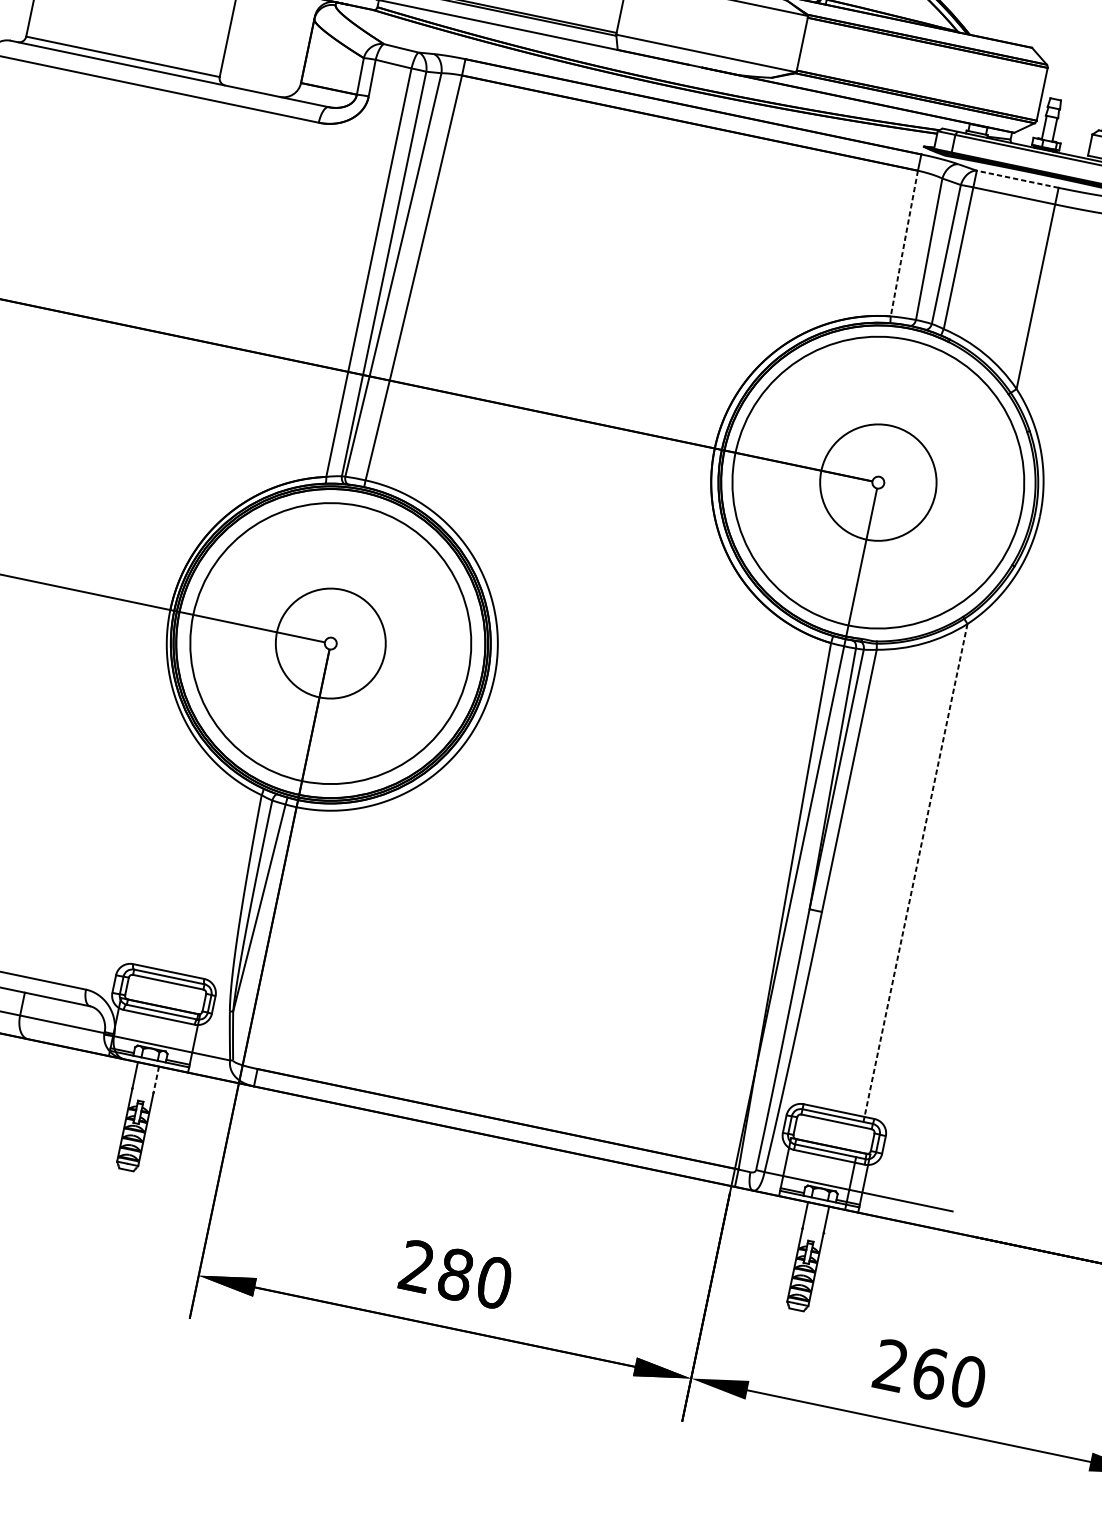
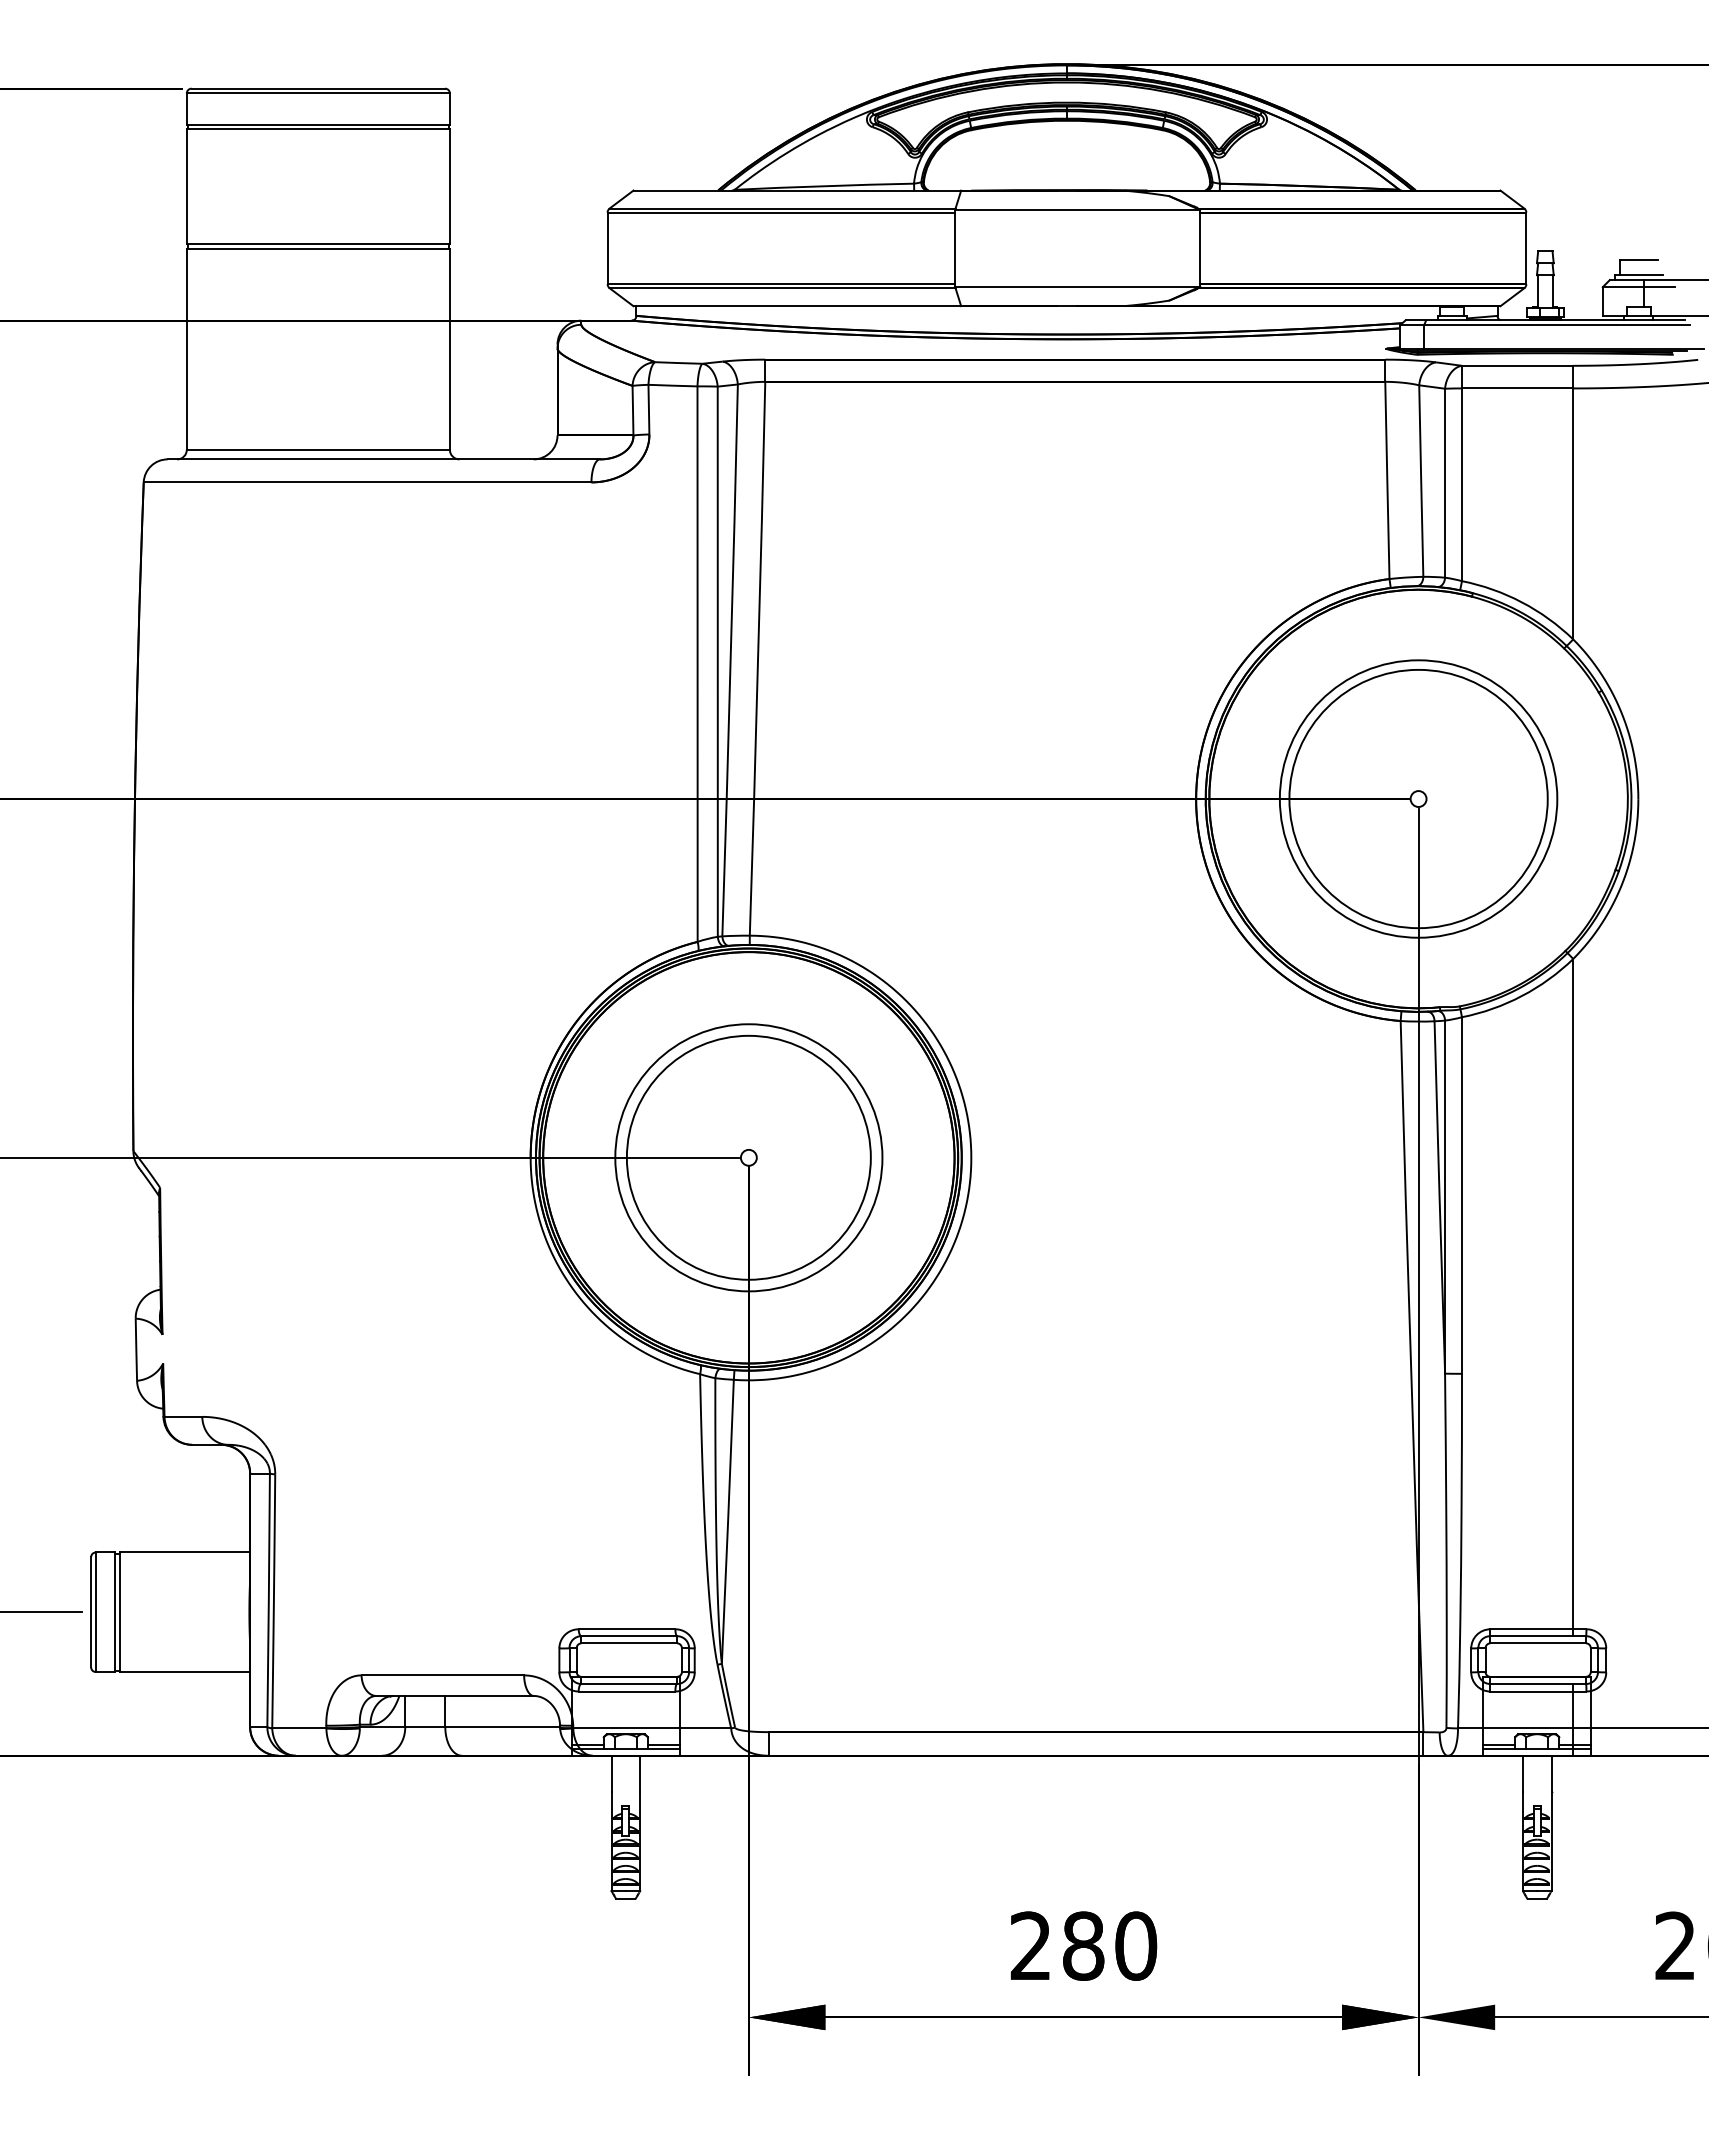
line: (1017, 179) -> (1517, 365), dashed -> solid
arc: (904, 243) -> (1387, 480), dashed -> solid
circle: (878, 482) -> (1418, 798), size x0.71
circle: (878, 482) -> (1418, 798), size x1.67
circle: (330, 643) -> (748, 1157), size x0.71
circle: (330, 643) -> (748, 1157), size x1.67
line: (915, 872) -> (1573, 1297), dashed -> solid
line: (156, 1079) -> (640, 1773), dashed -> solid

